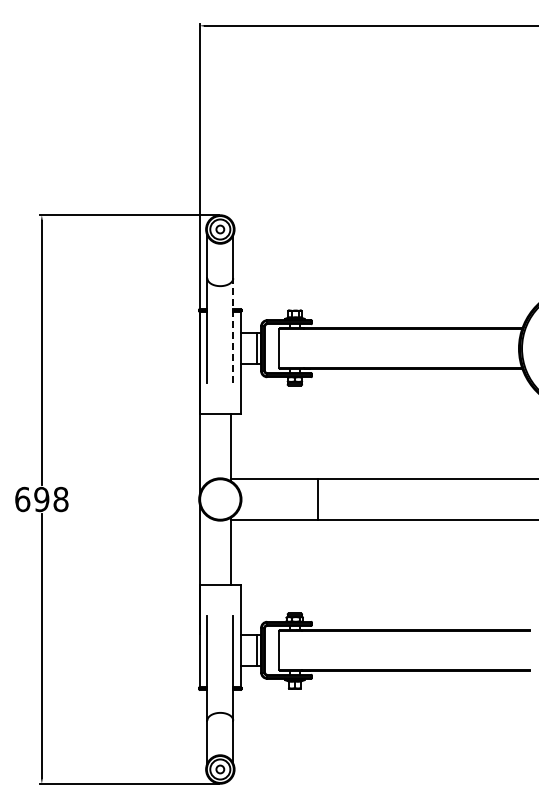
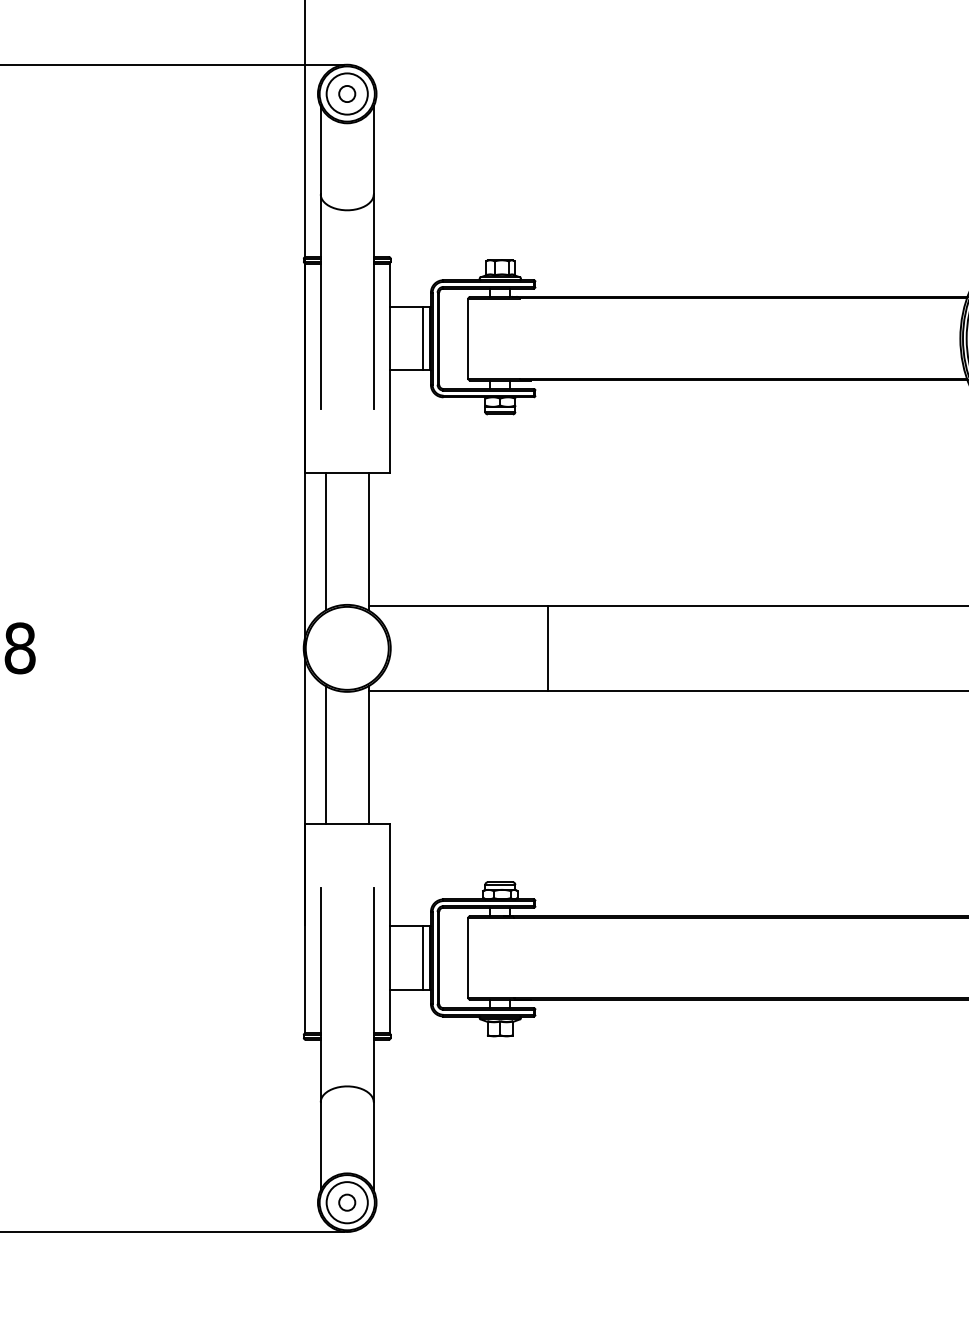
line: (233, 330) -> (374, 301), dashed -> solid
line: (209, 447) -> (324, 541), added
line: (209, 551) -> (324, 755), added

